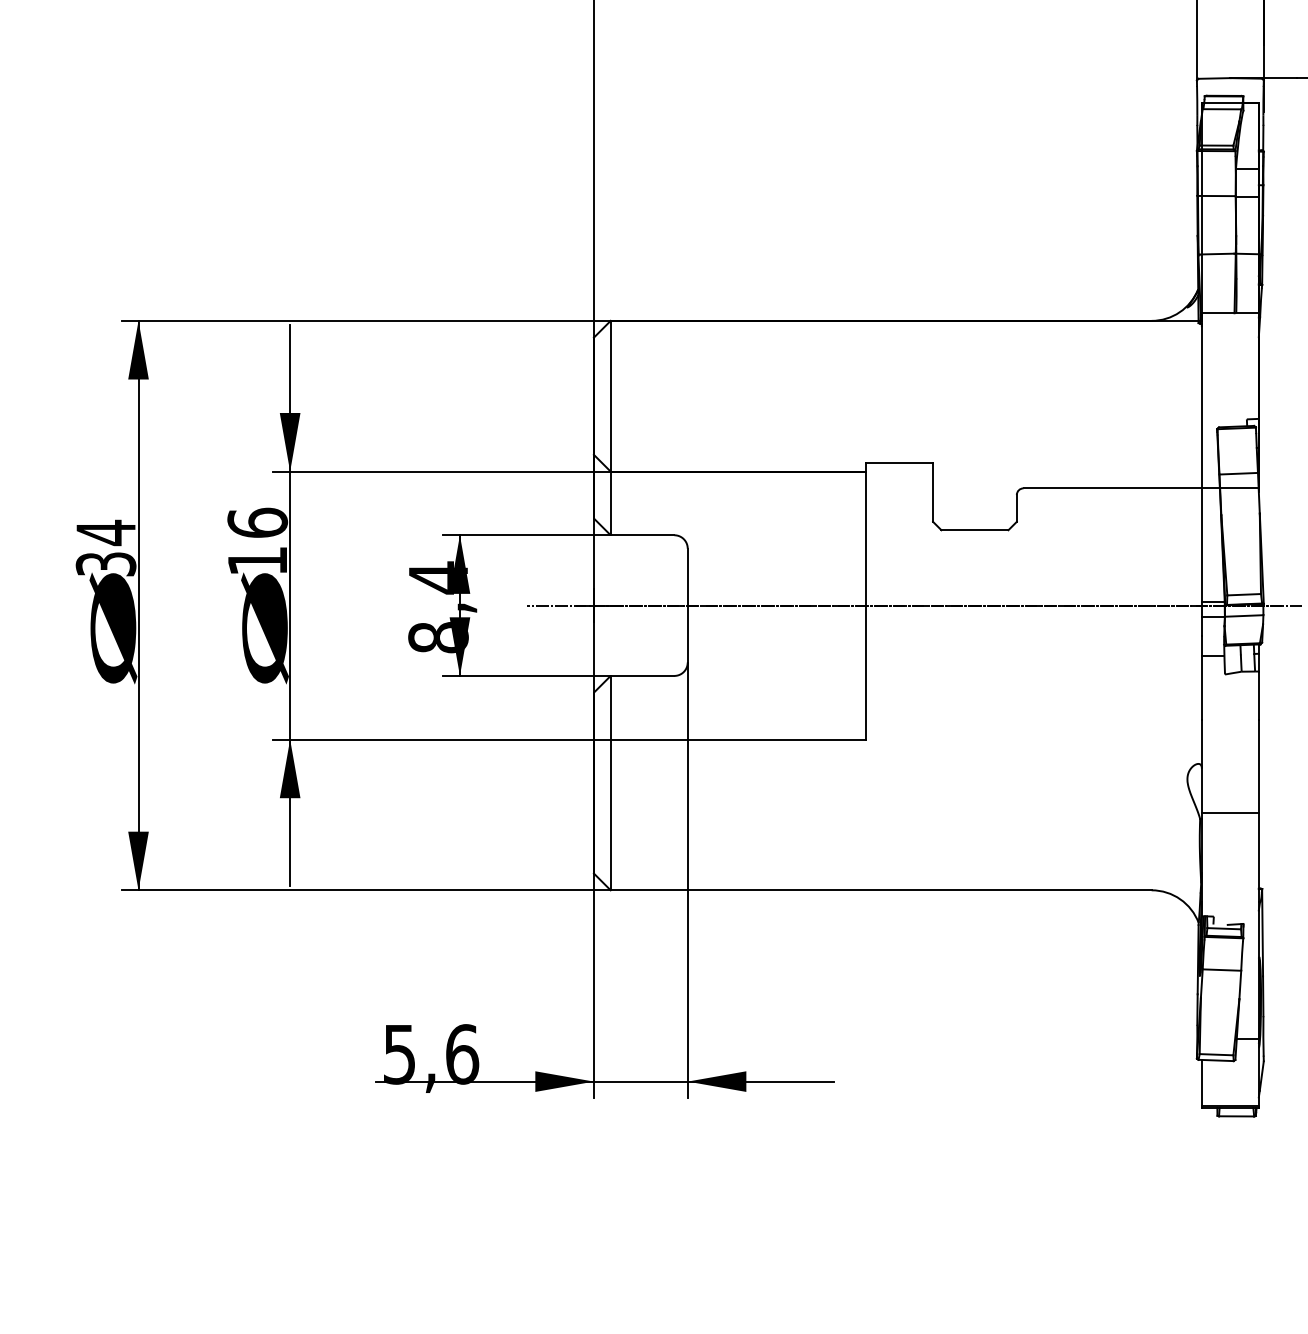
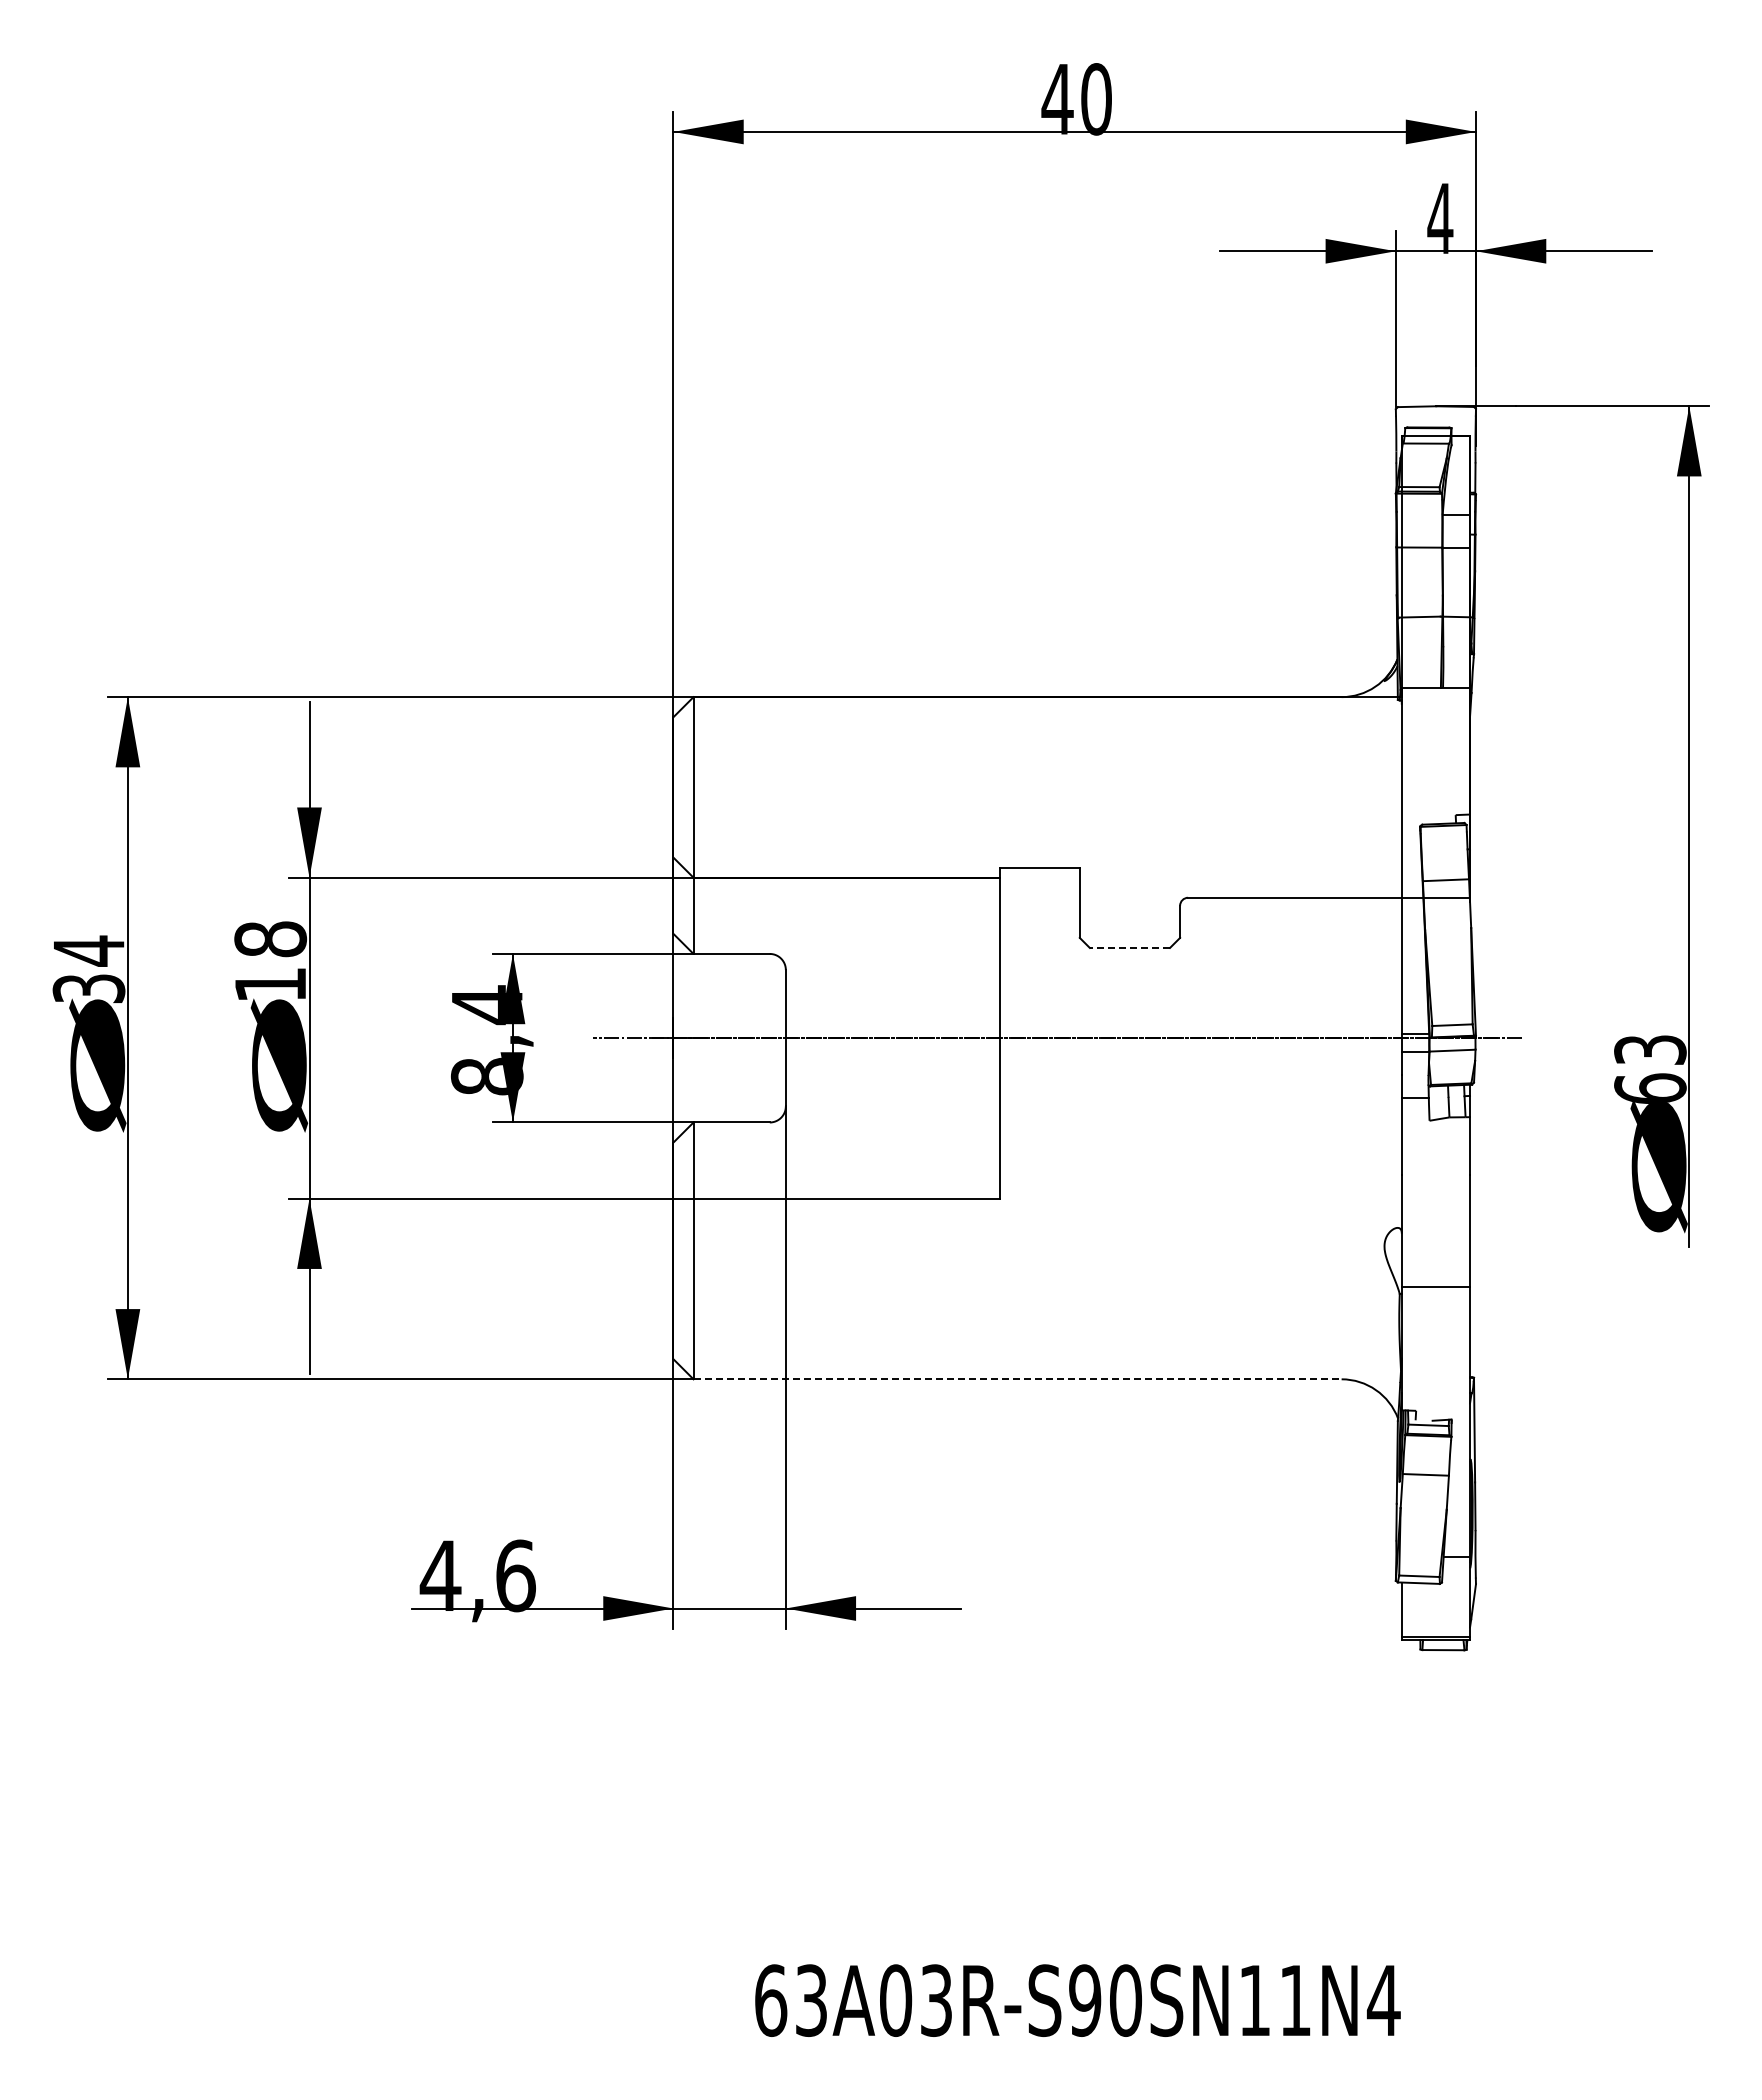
text: (257, 523) -> (270, 939), 16 -> 18
line: (974, 529) -> (1129, 947), solid -> dashed
line: (881, 890) -> (1018, 1379), solid -> dashed
text: (399, 1054) -> (440, 1576), 5,6 -> 4,6

